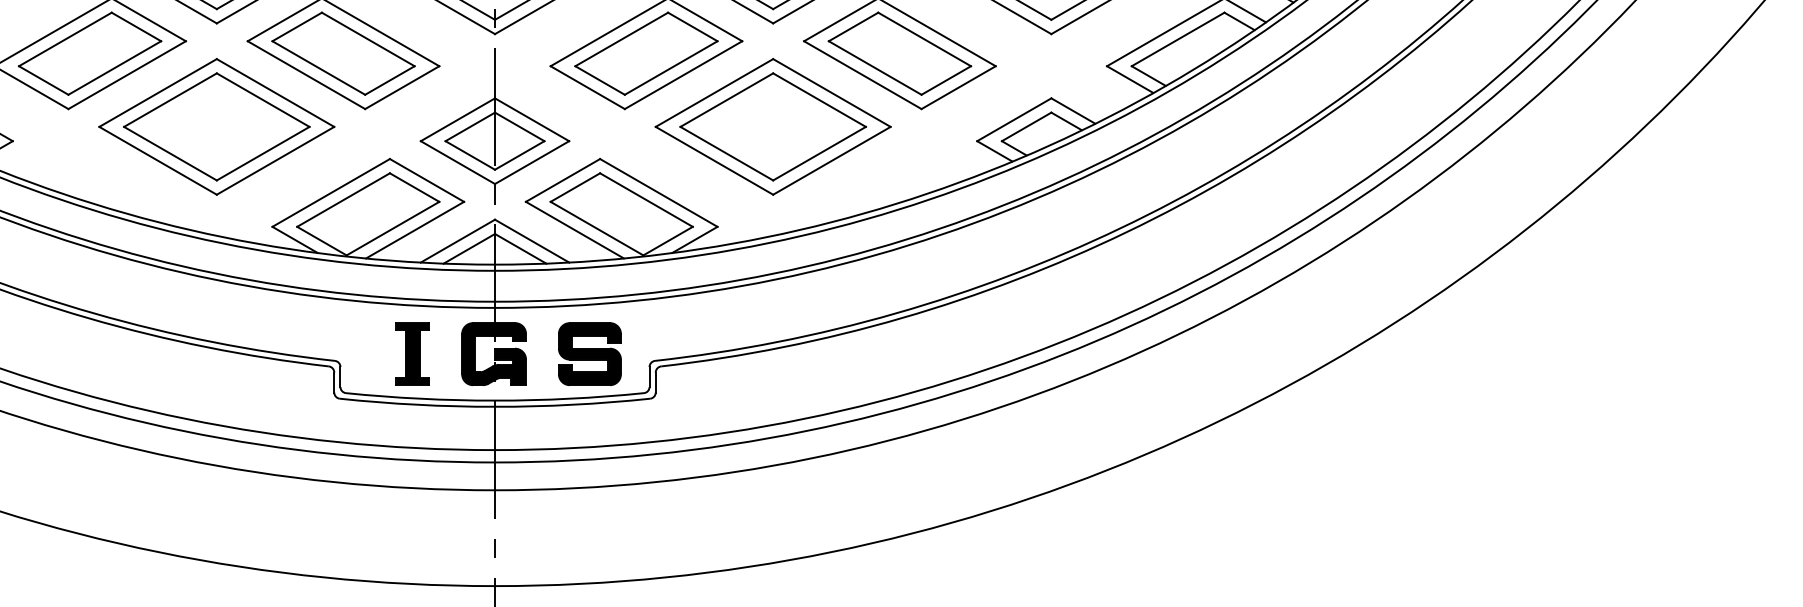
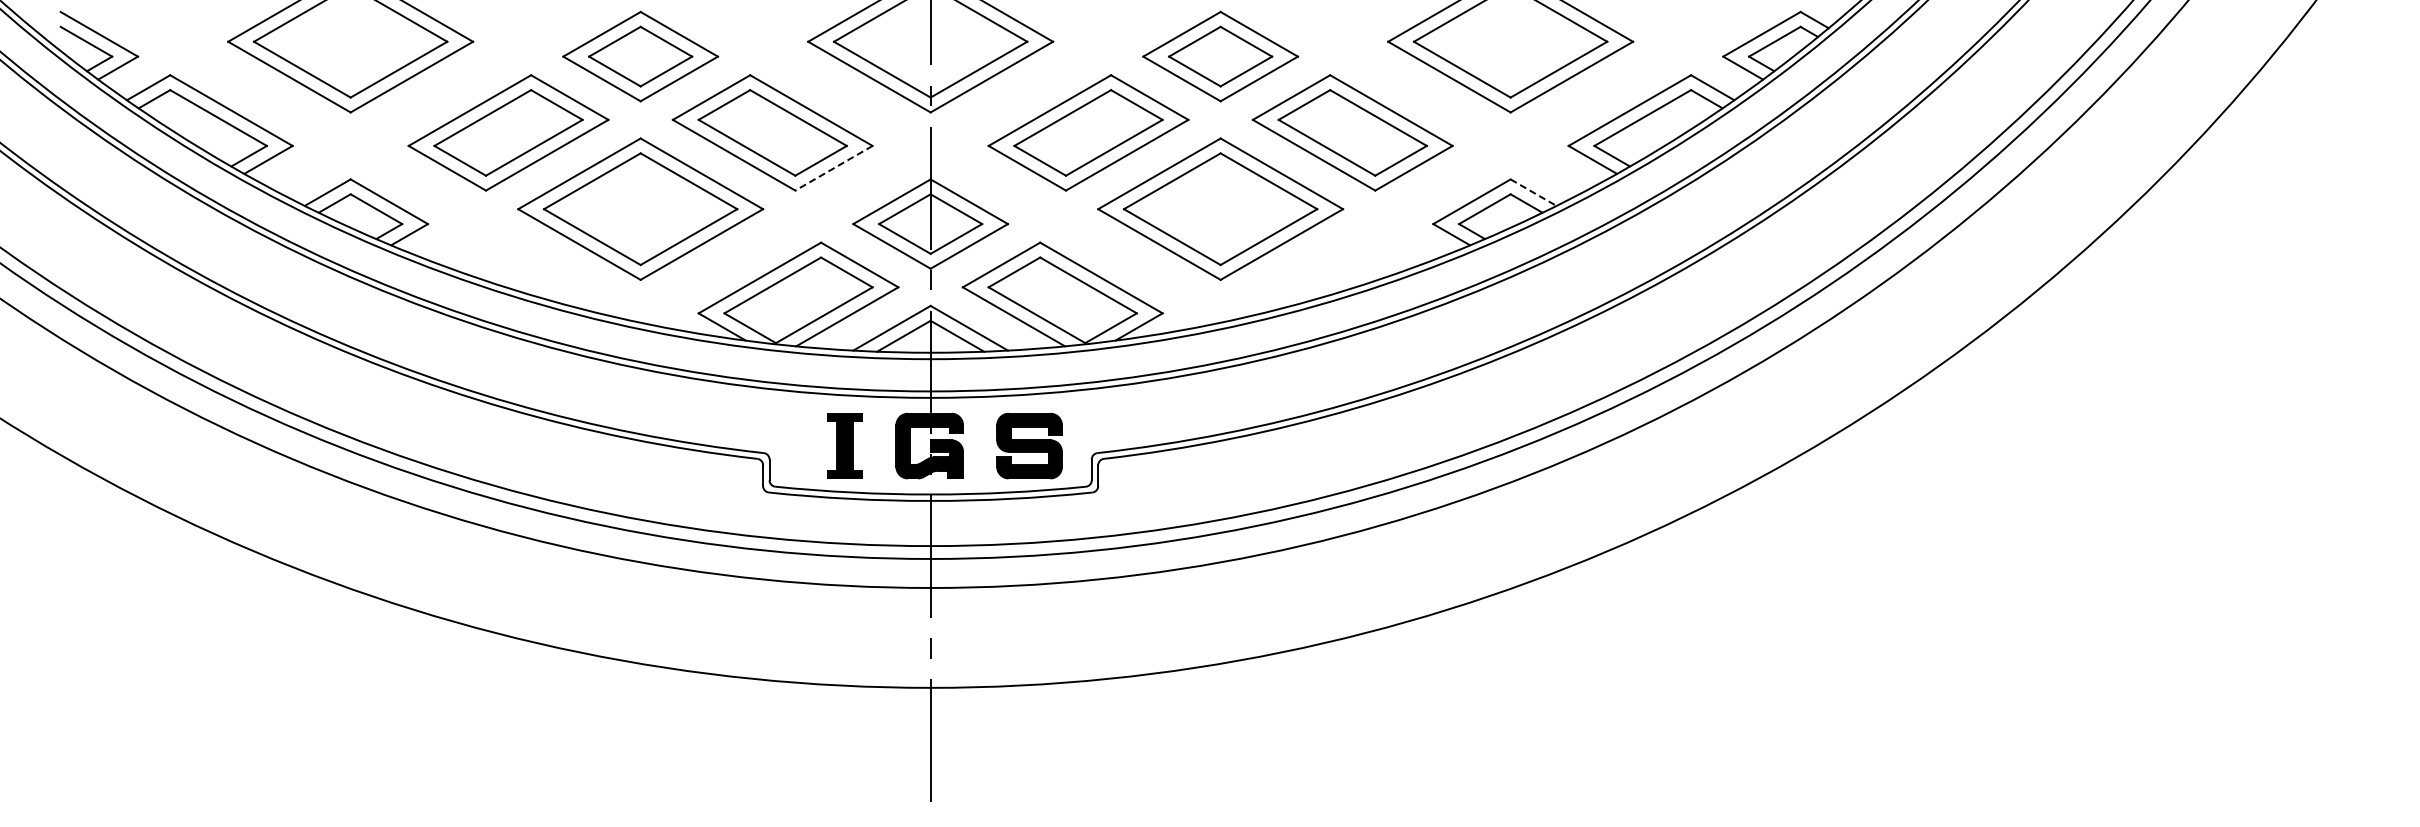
line: (402, 87) -> (834, 168), solid -> dashed
line: (1073, 110) -> (1533, 192), solid -> dashed

